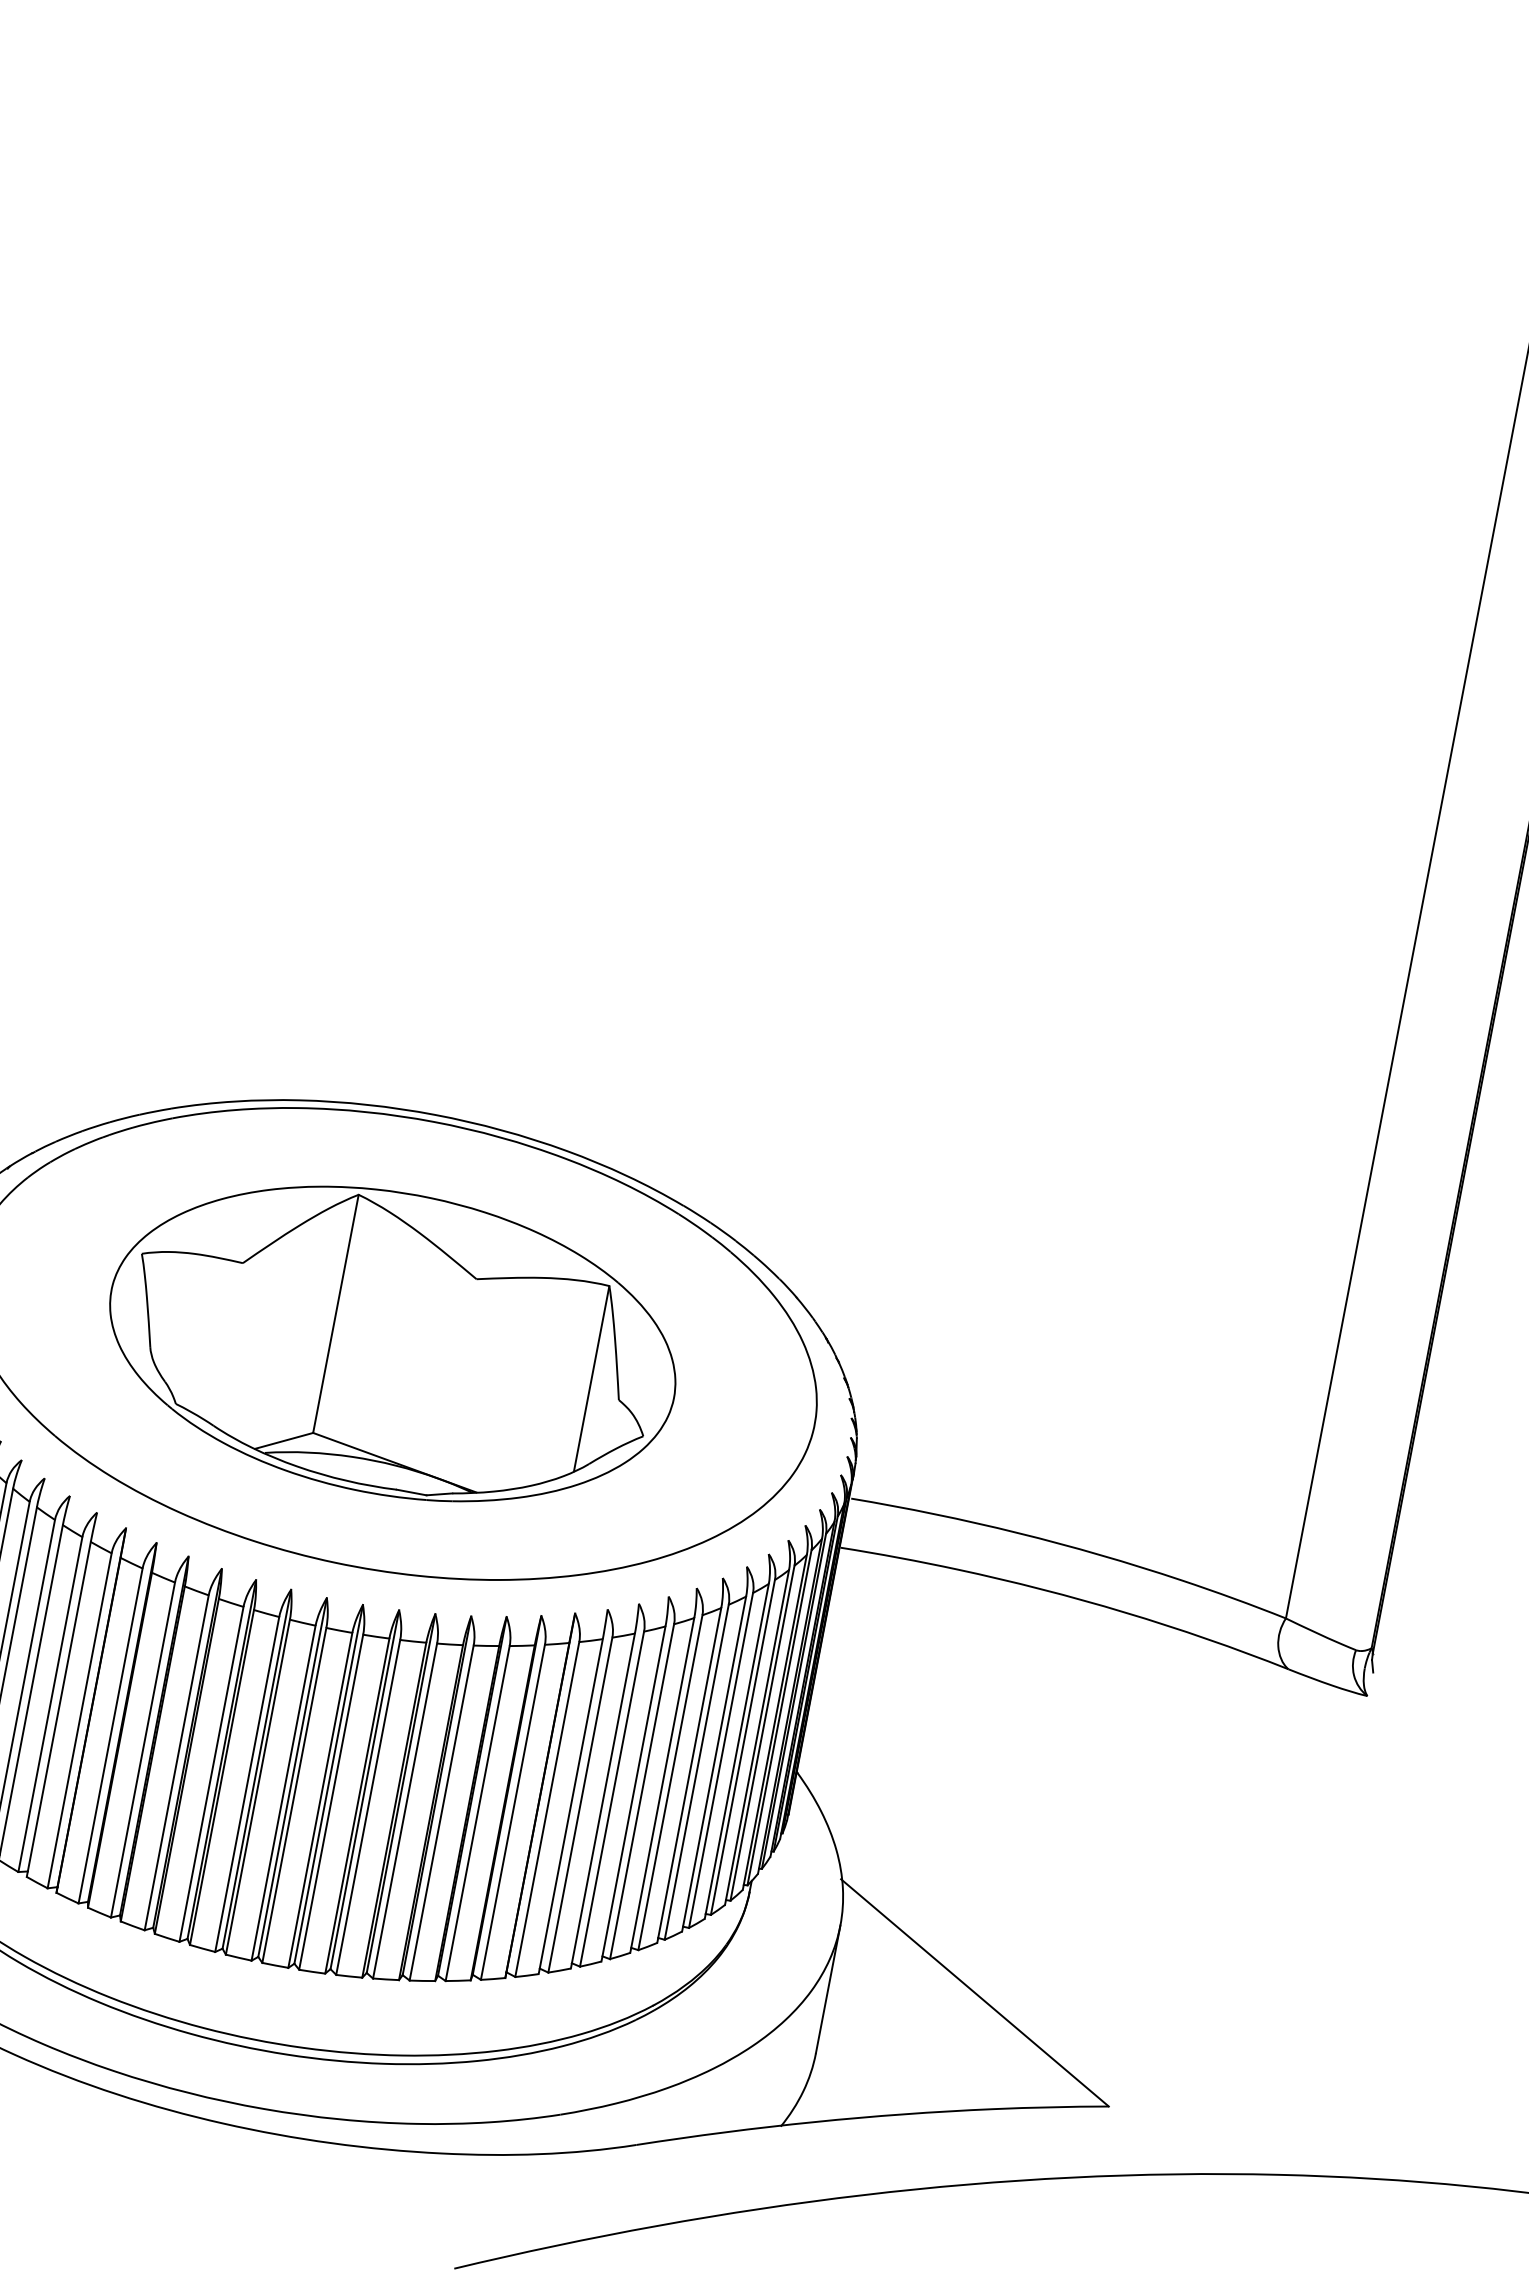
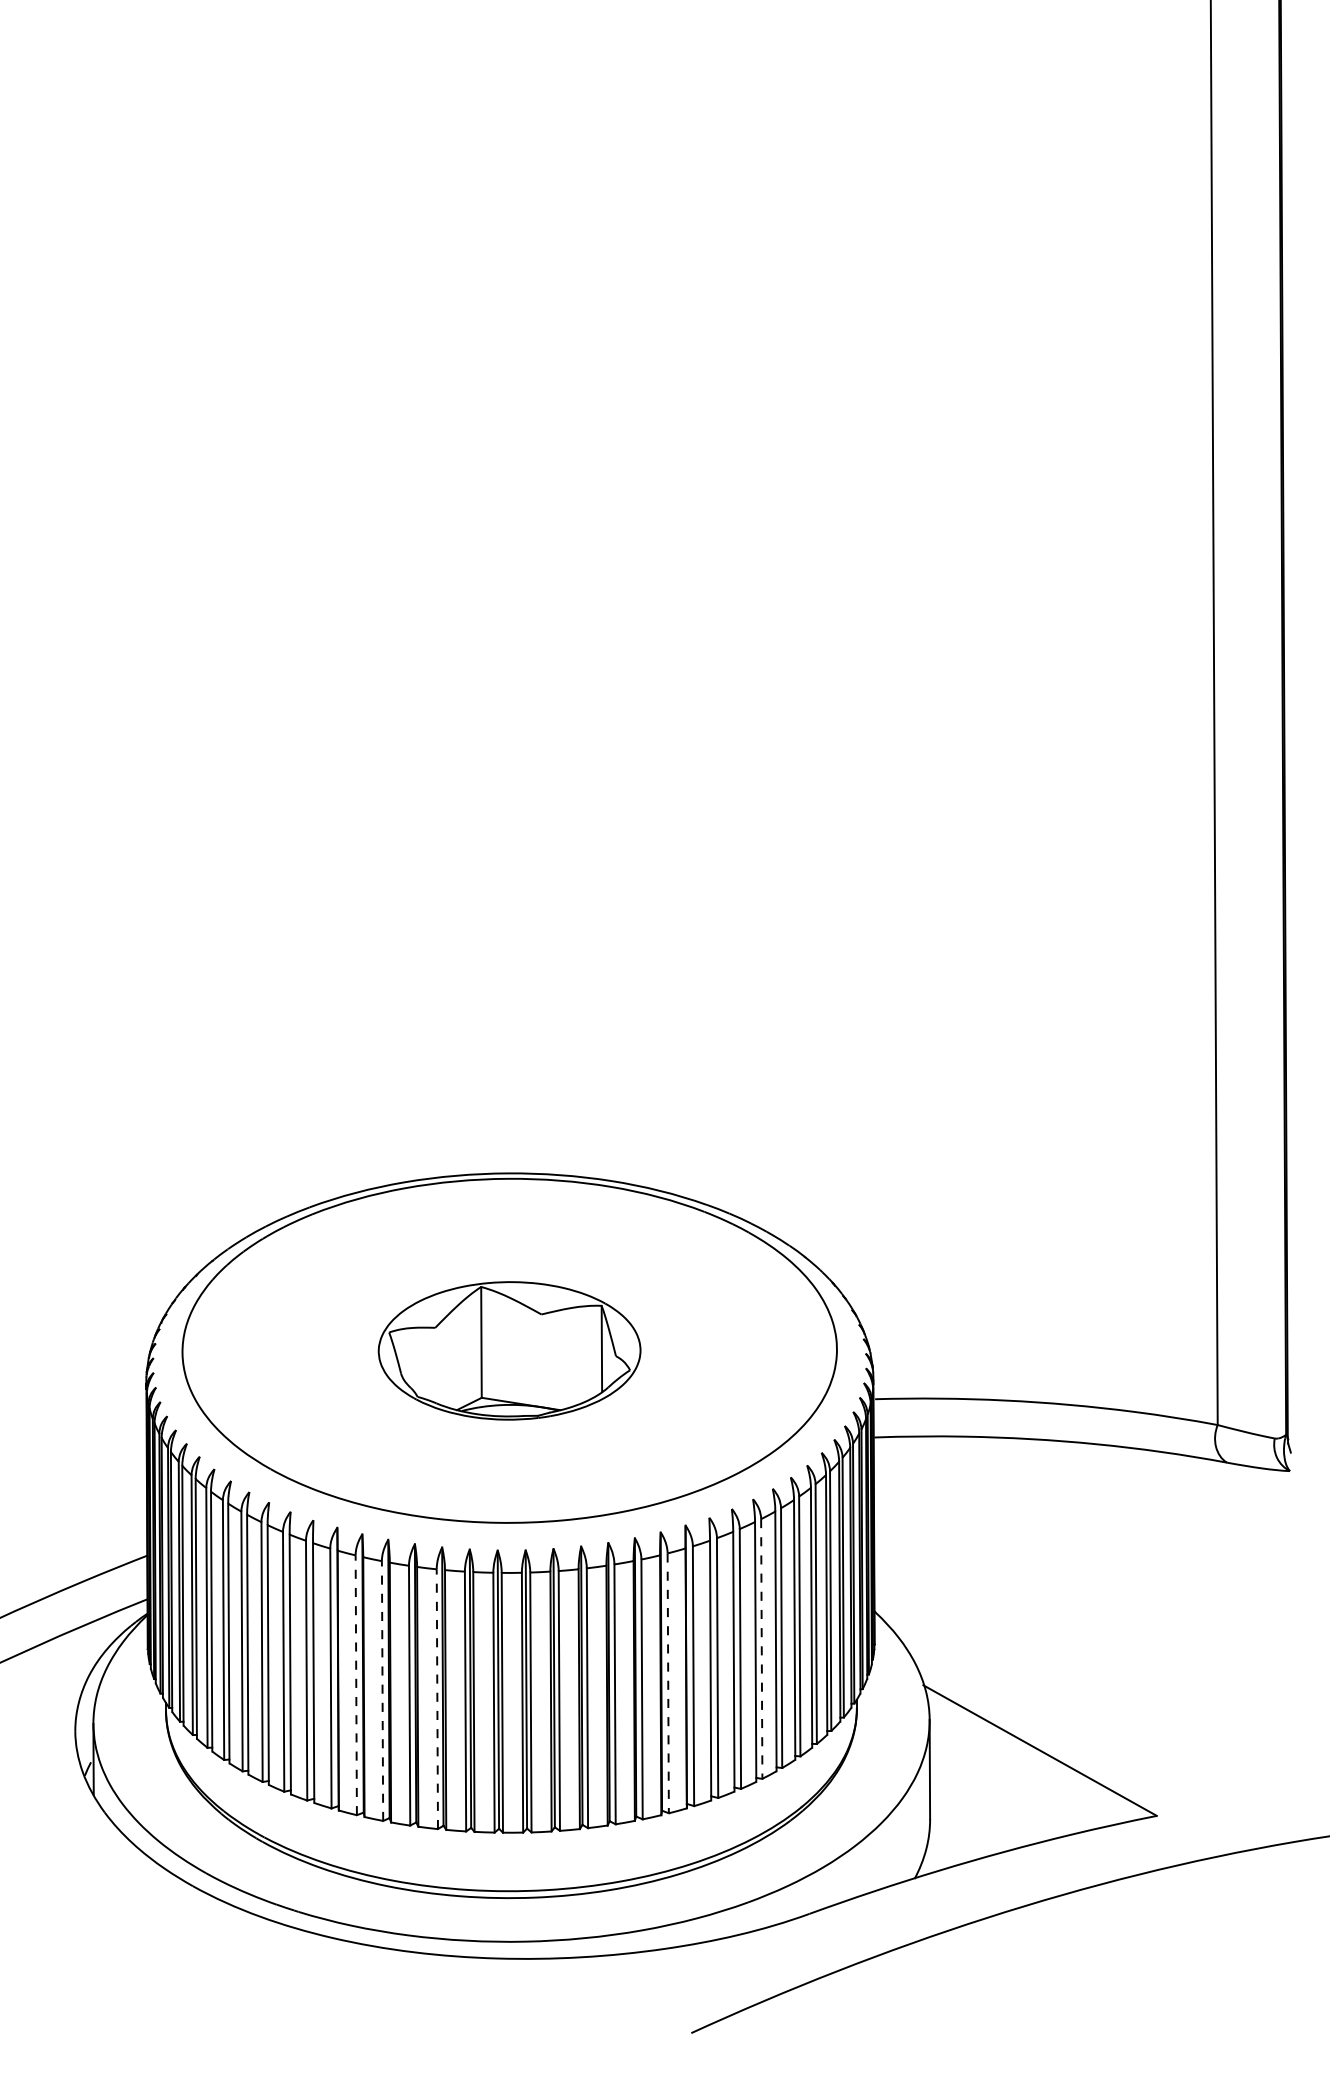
part: (392, 1343) -> (509, 1350), size x0.6
line: (110, 1736) -> (356, 1685), solid -> dashed
line: (142, 1750) -> (382, 1691), solid -> dashed
line: (211, 1774) -> (437, 1699), solid -> dashed
line: (641, 1790) -> (761, 1648), solid -> dashed
line: (513, 1812) -> (668, 1683), solid -> dashed

